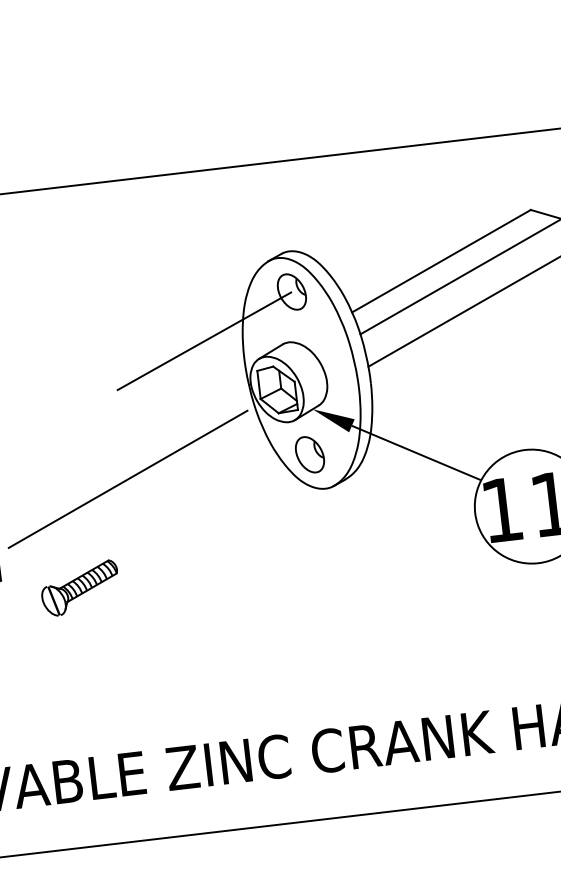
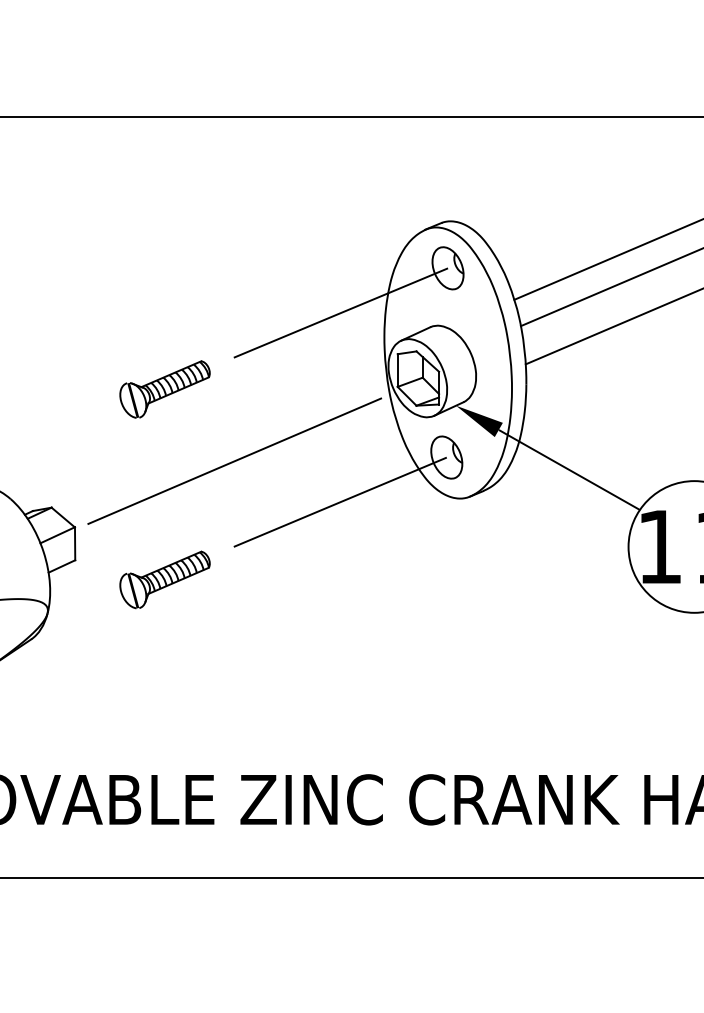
part: (60, 424) -> (164, 389), added
line: (222, 503) -> (339, 501), added

